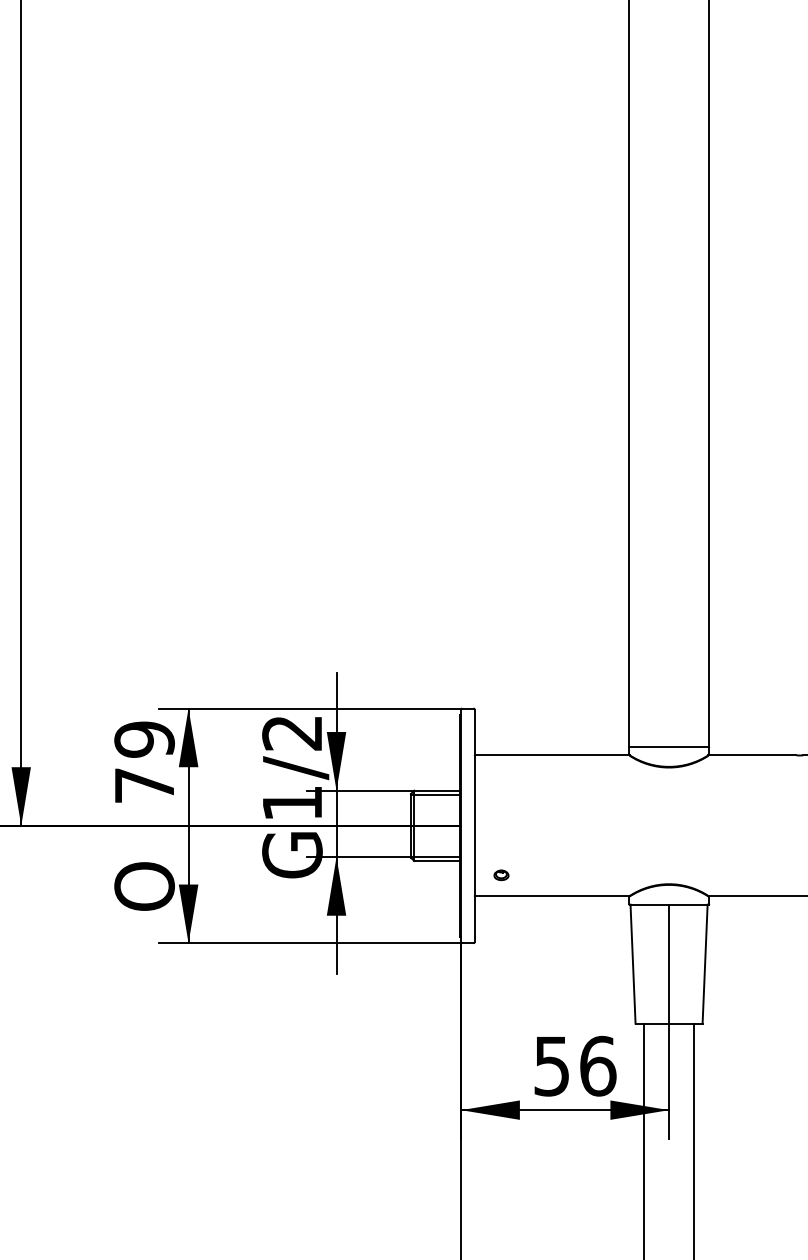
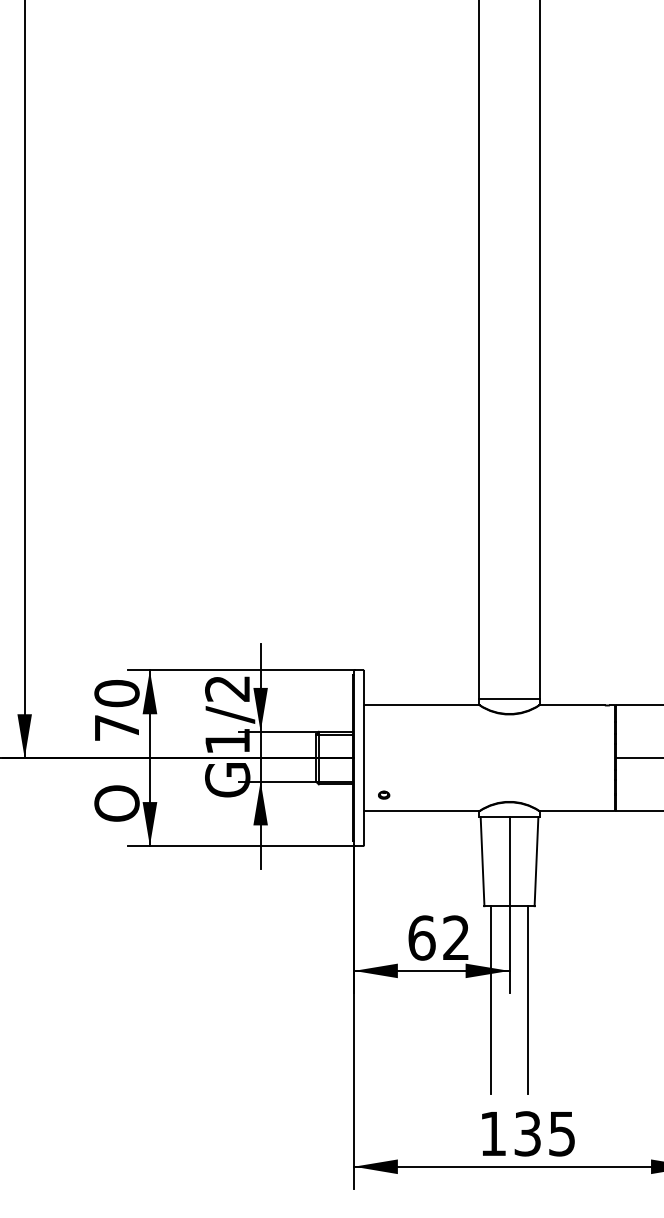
text: (143, 739) -> (116, 693), 79 -> 70
text: (575, 1065) -> (439, 937), 56 -> 62

